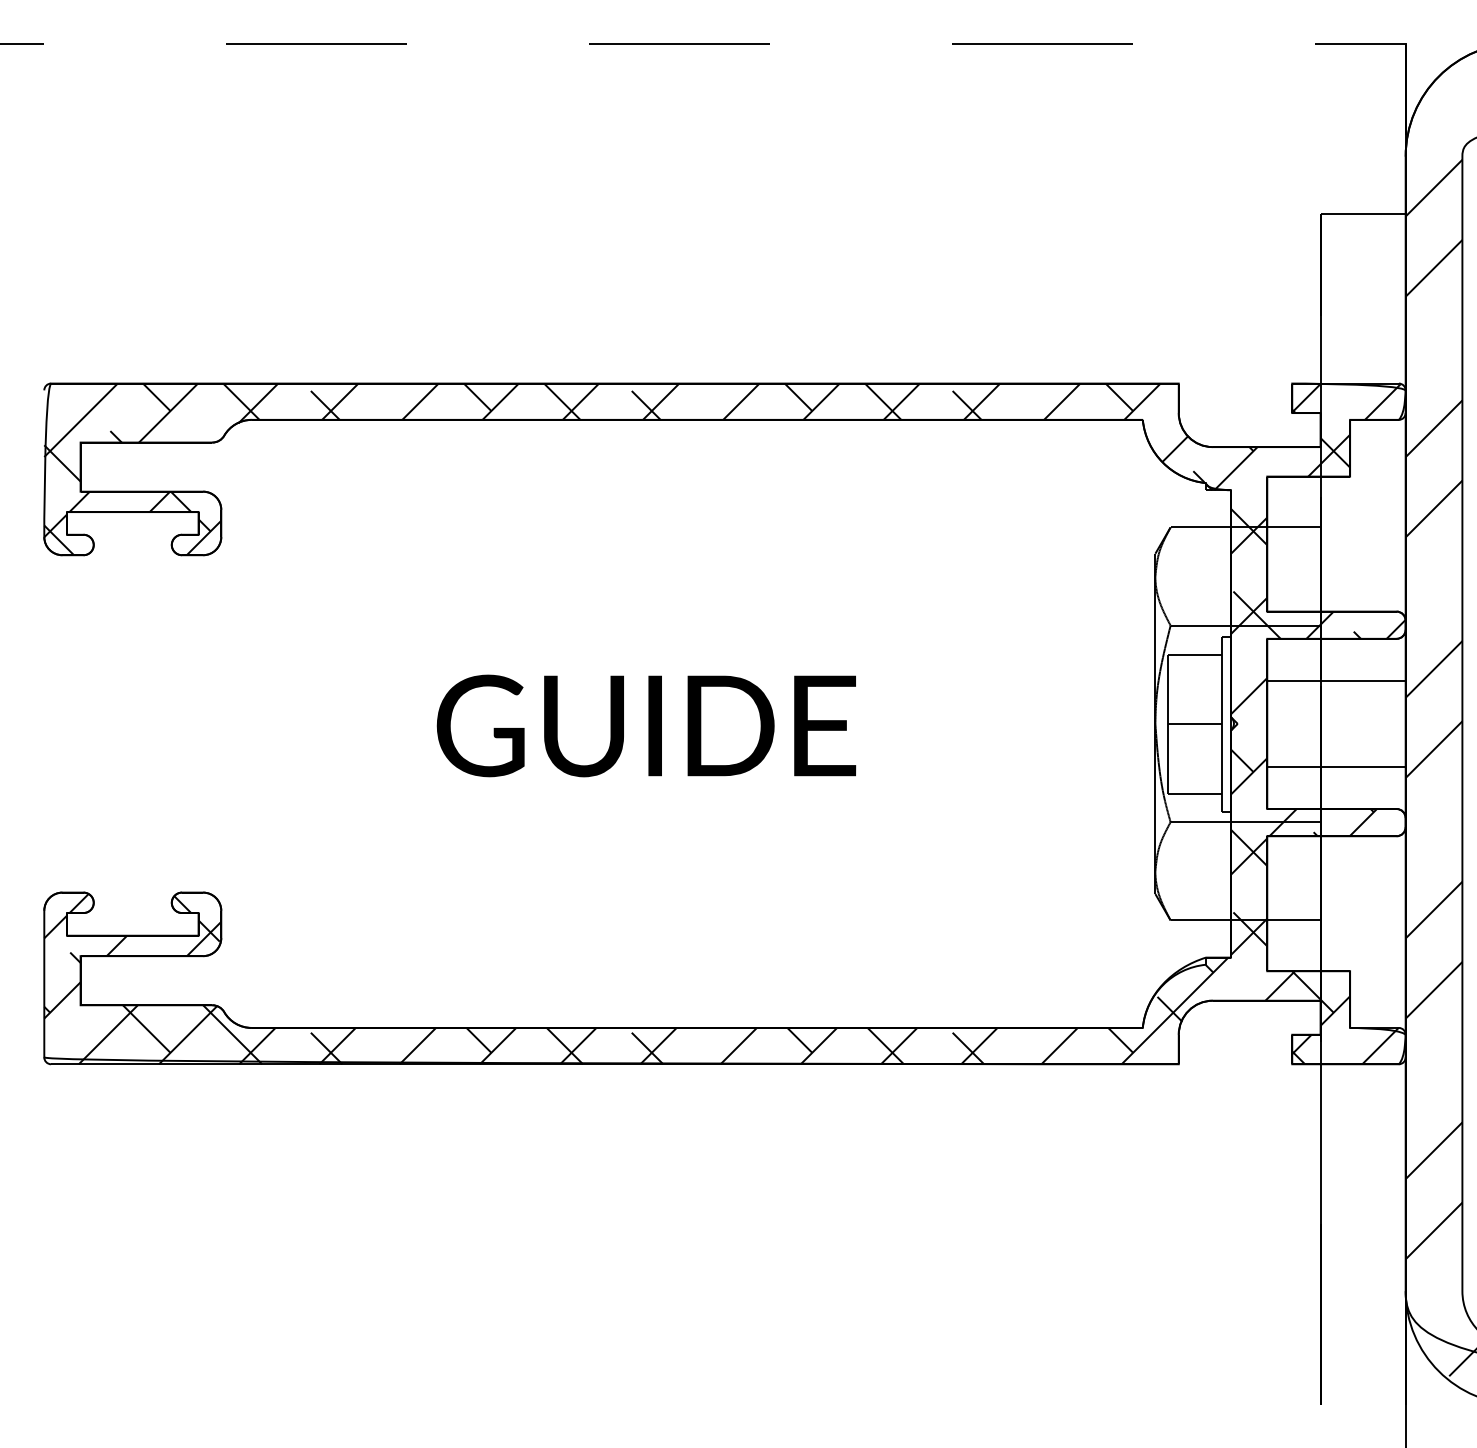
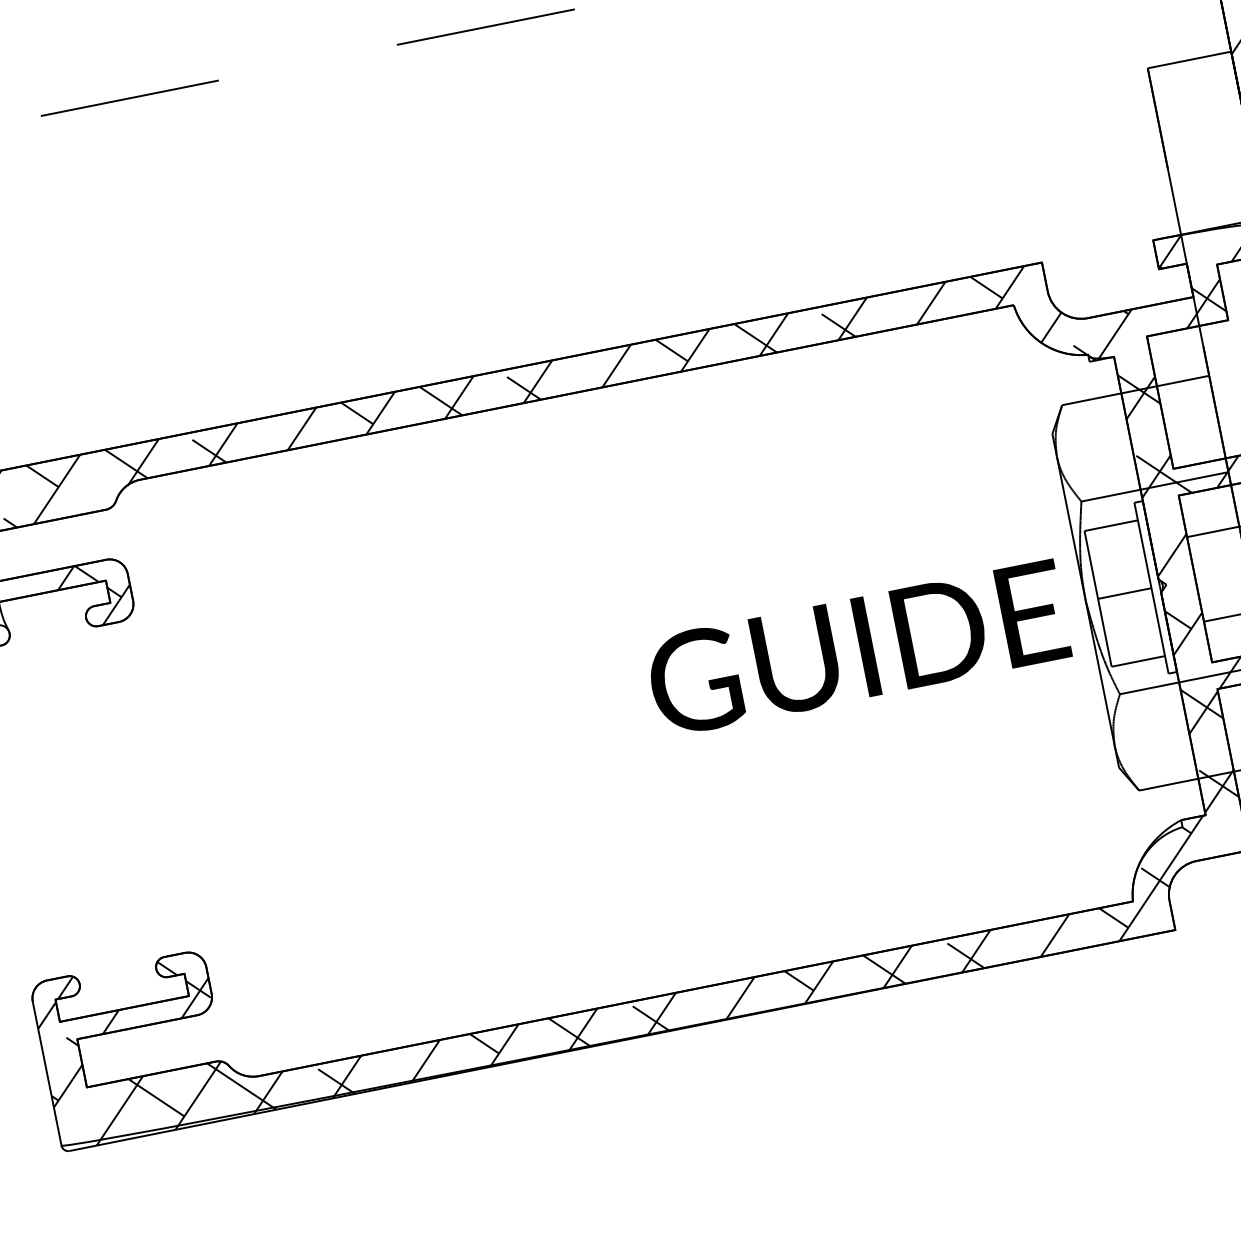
text: (646, 725) -> (857, 648), moved

